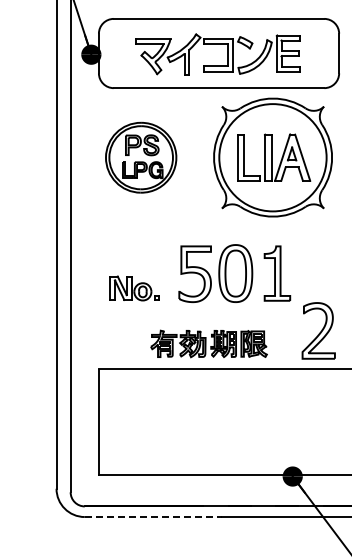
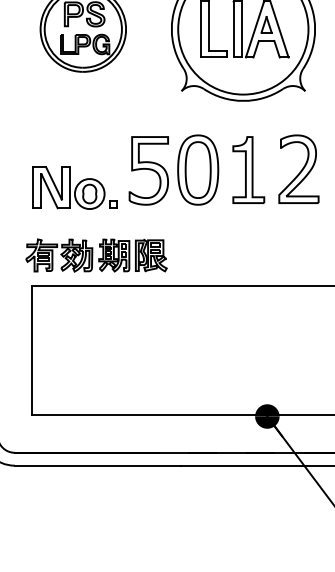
part: (134, 288) -> (75, 188), size x1.43
part: (318, 330) -> (298, 168), moved
part: (208, 343) -> (95, 254), moved
line: (153, 517) -> (98, 466), dashed -> solid

